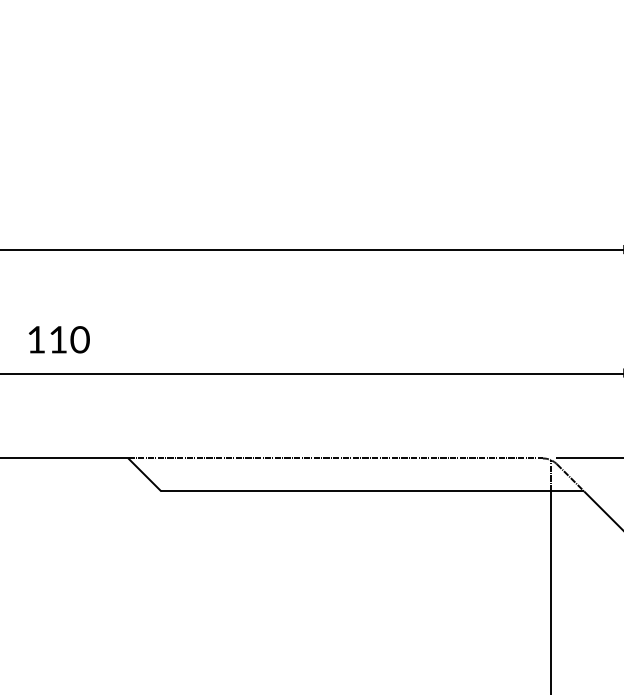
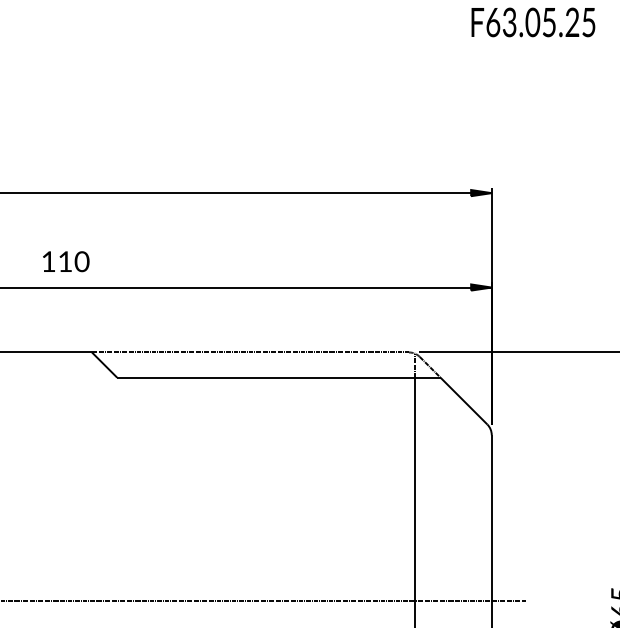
text: (59, 339) -> (66, 261), moved

